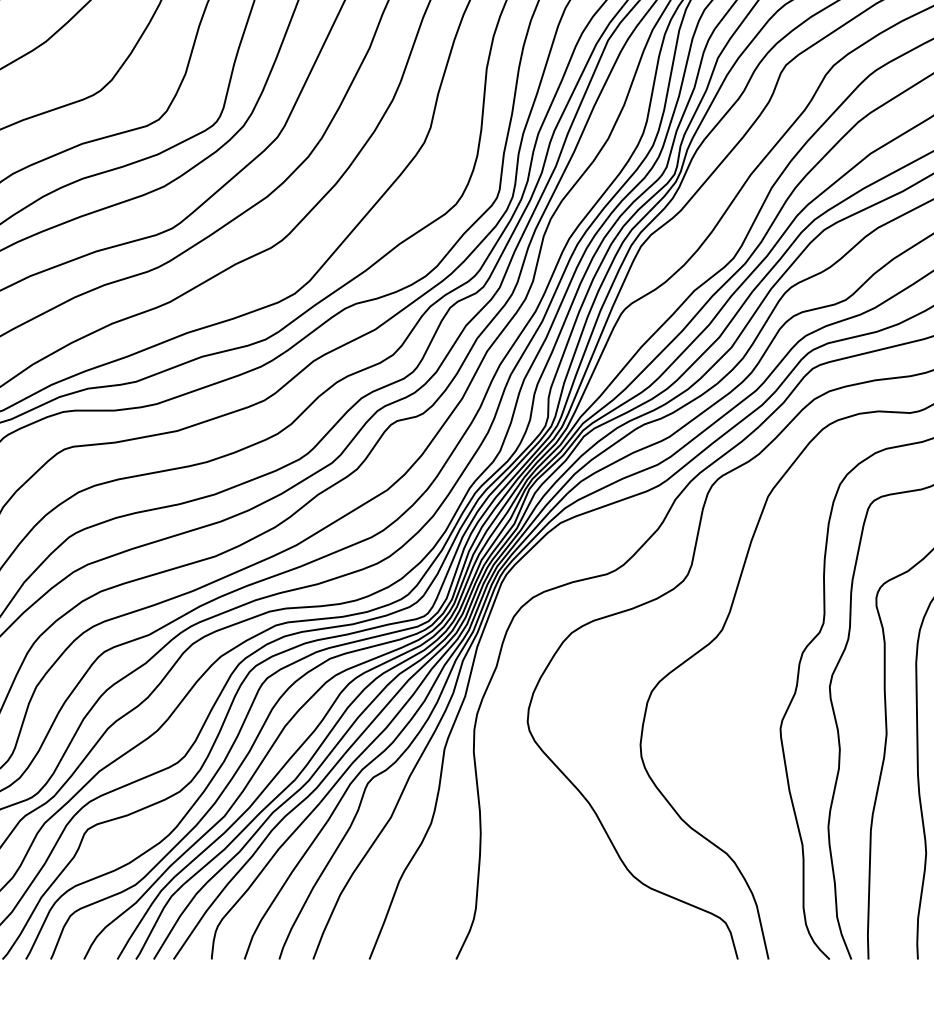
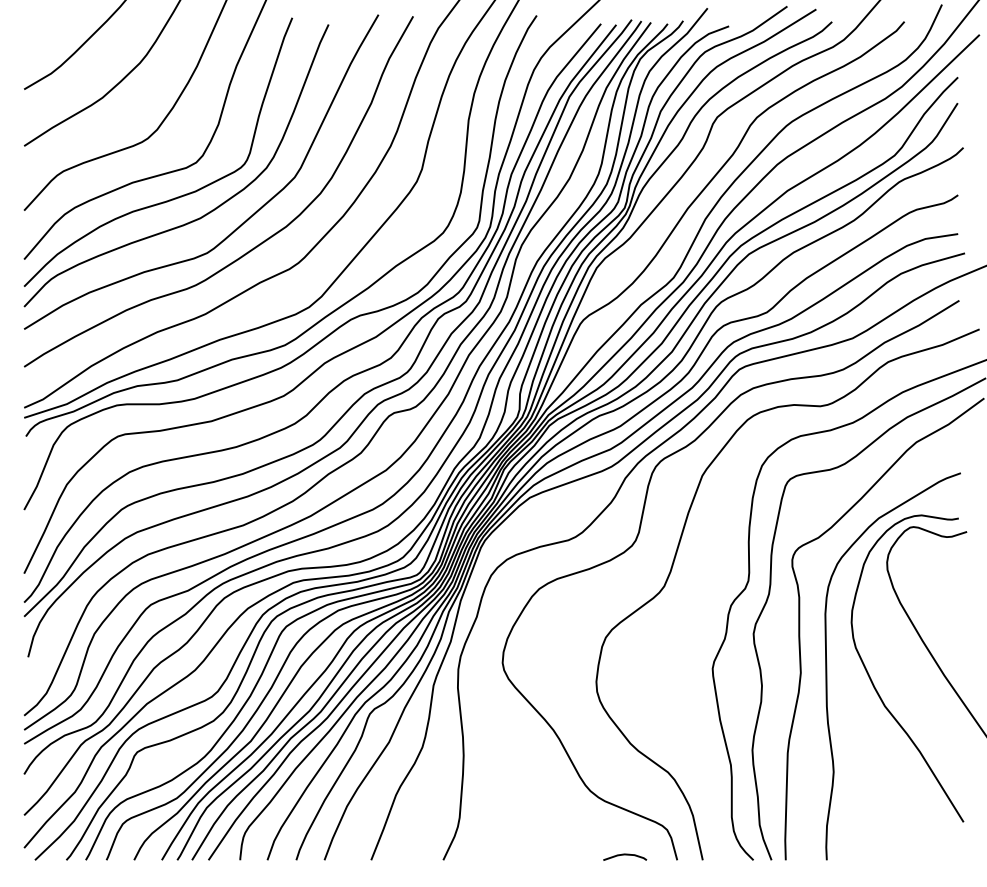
curve: (675, 953) -> (625, 855), added

